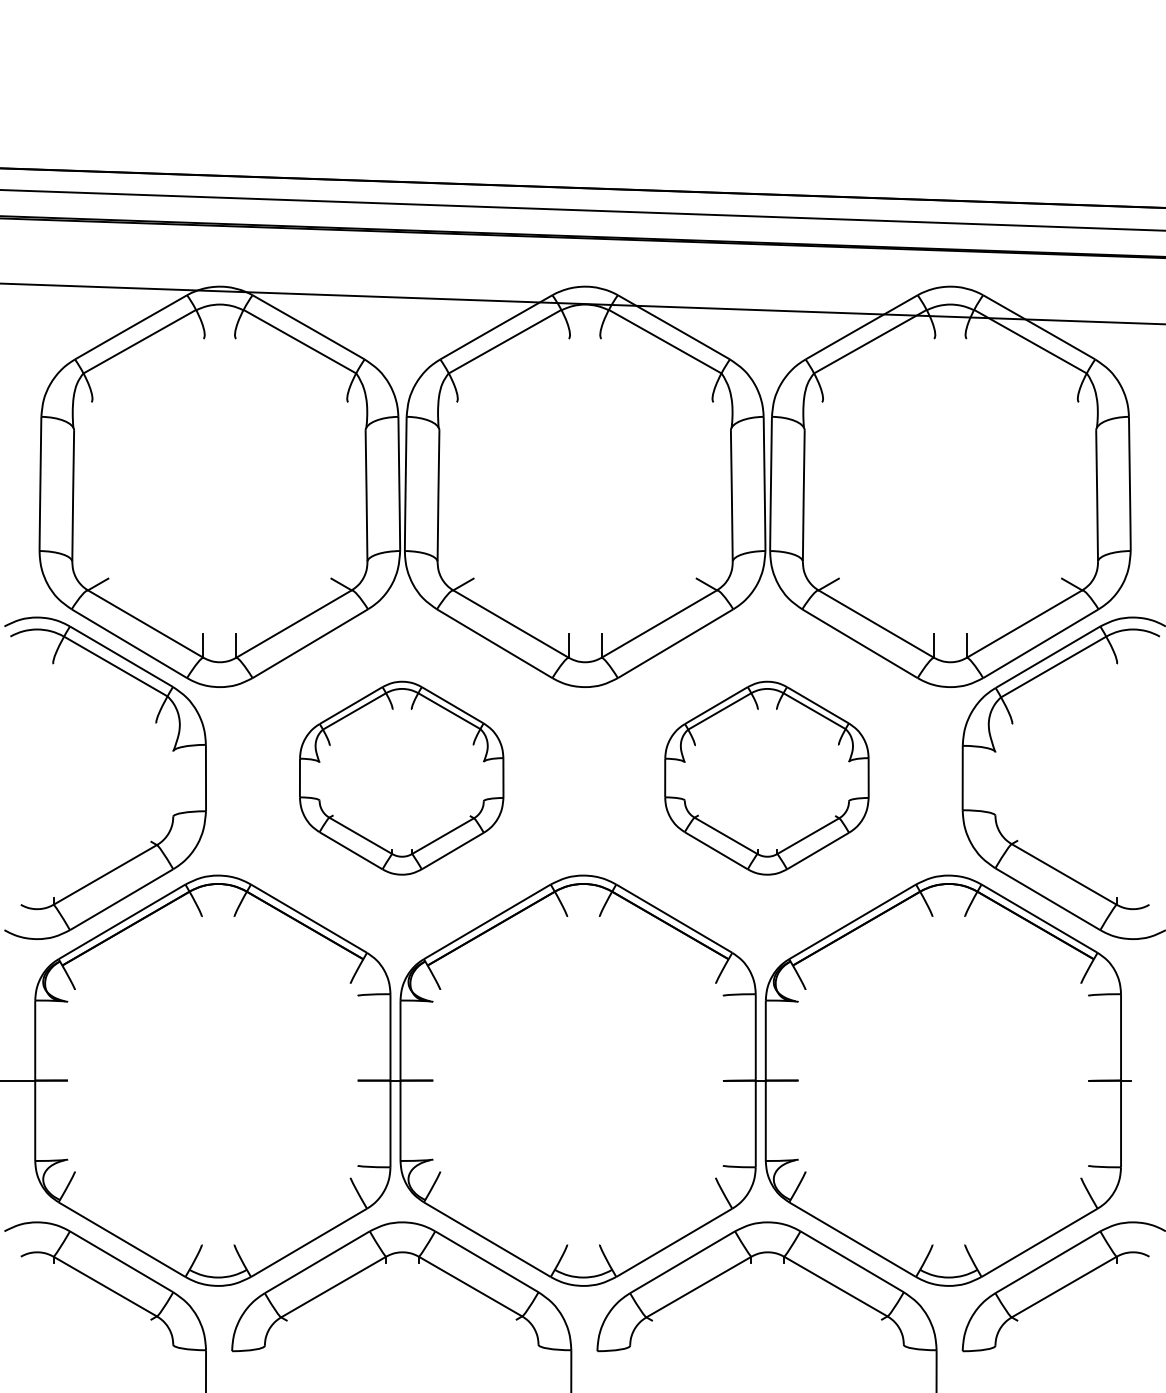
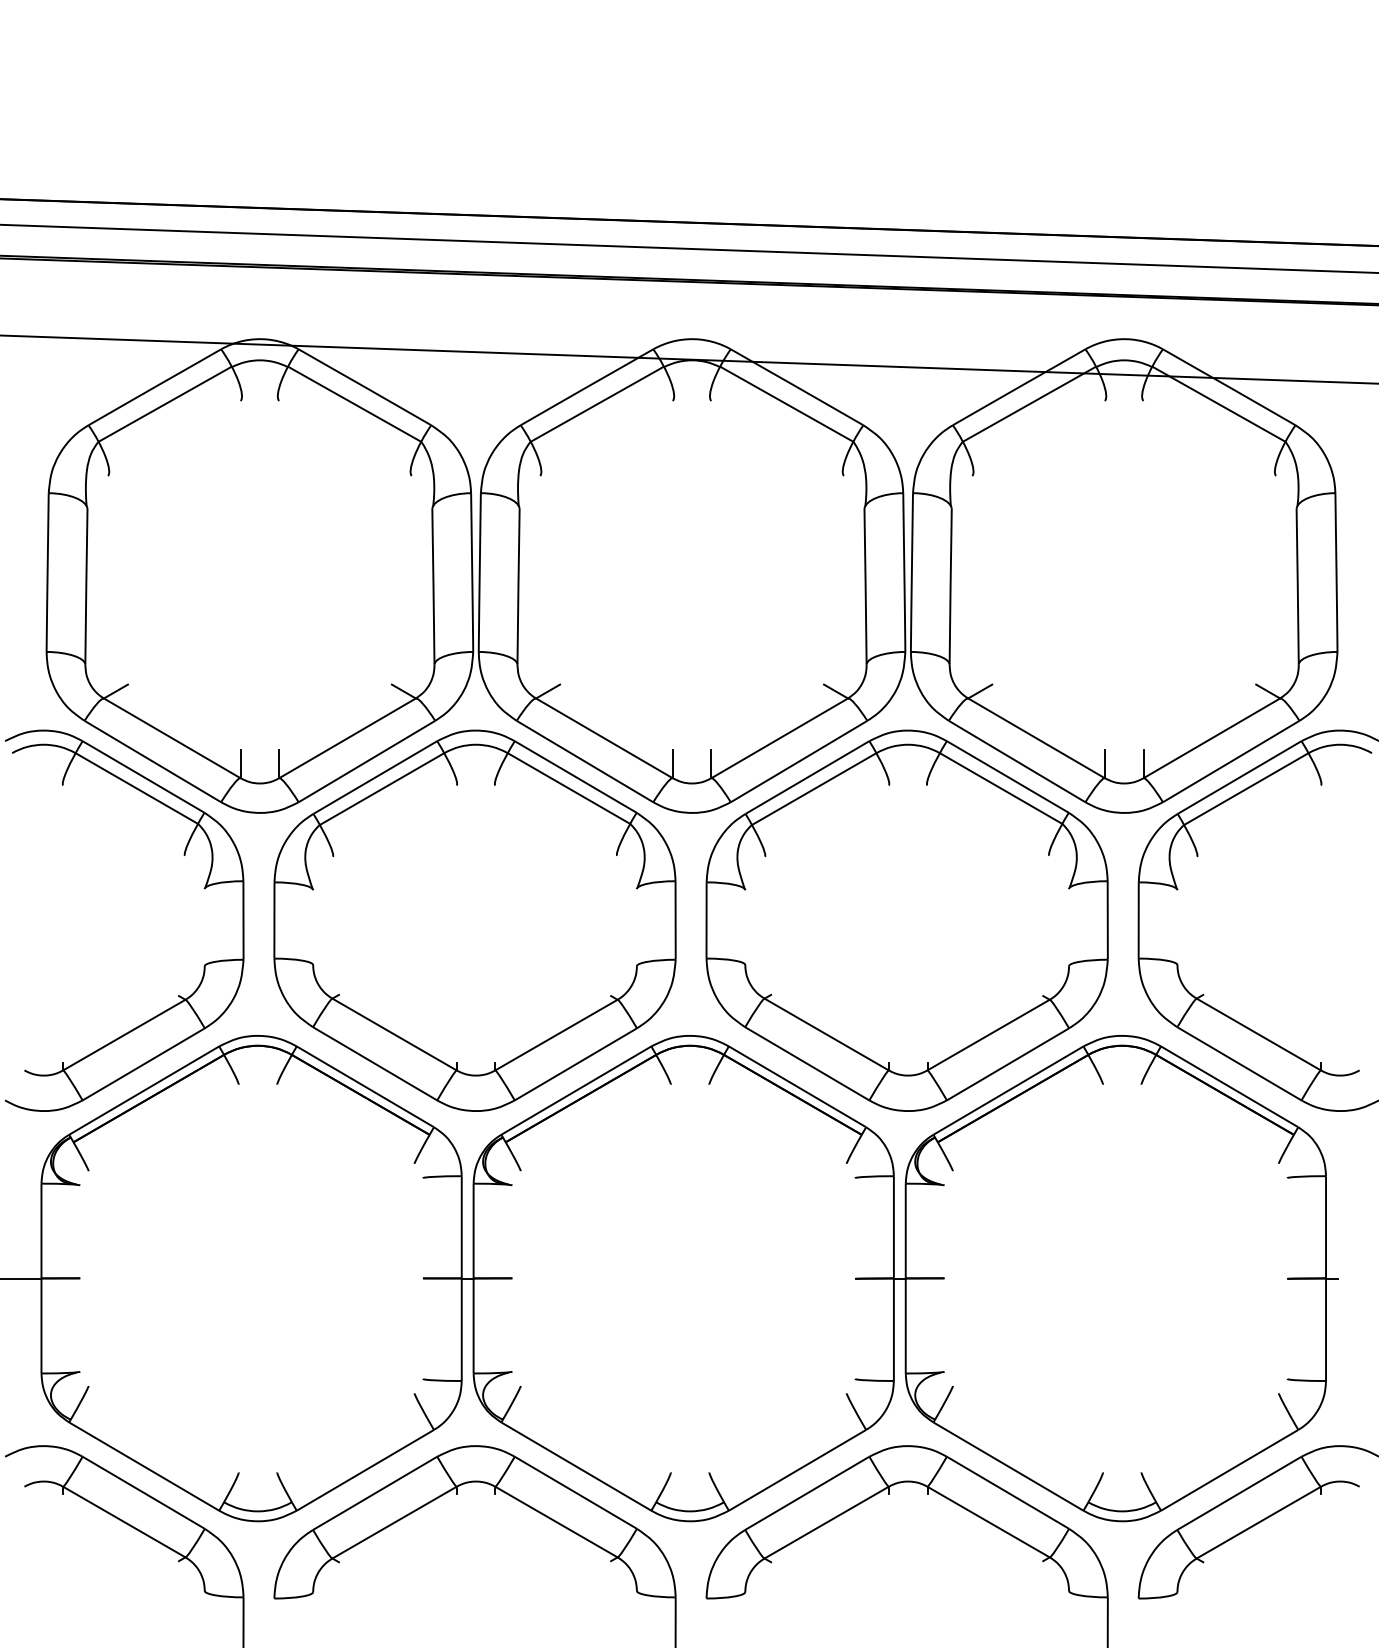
part: (401, 778) -> (474, 920), size x1.67
part: (766, 778) -> (906, 920), size x1.67

